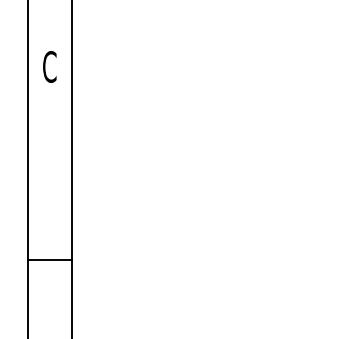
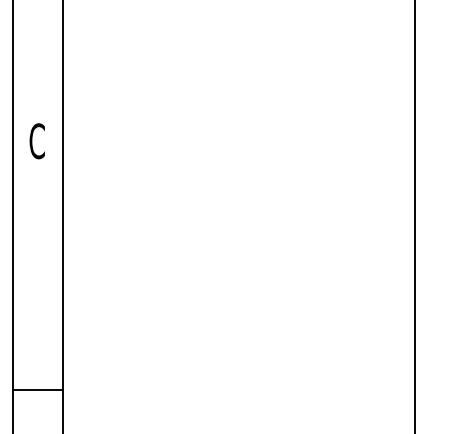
line: (50, 260) -> (37, 390), moved

